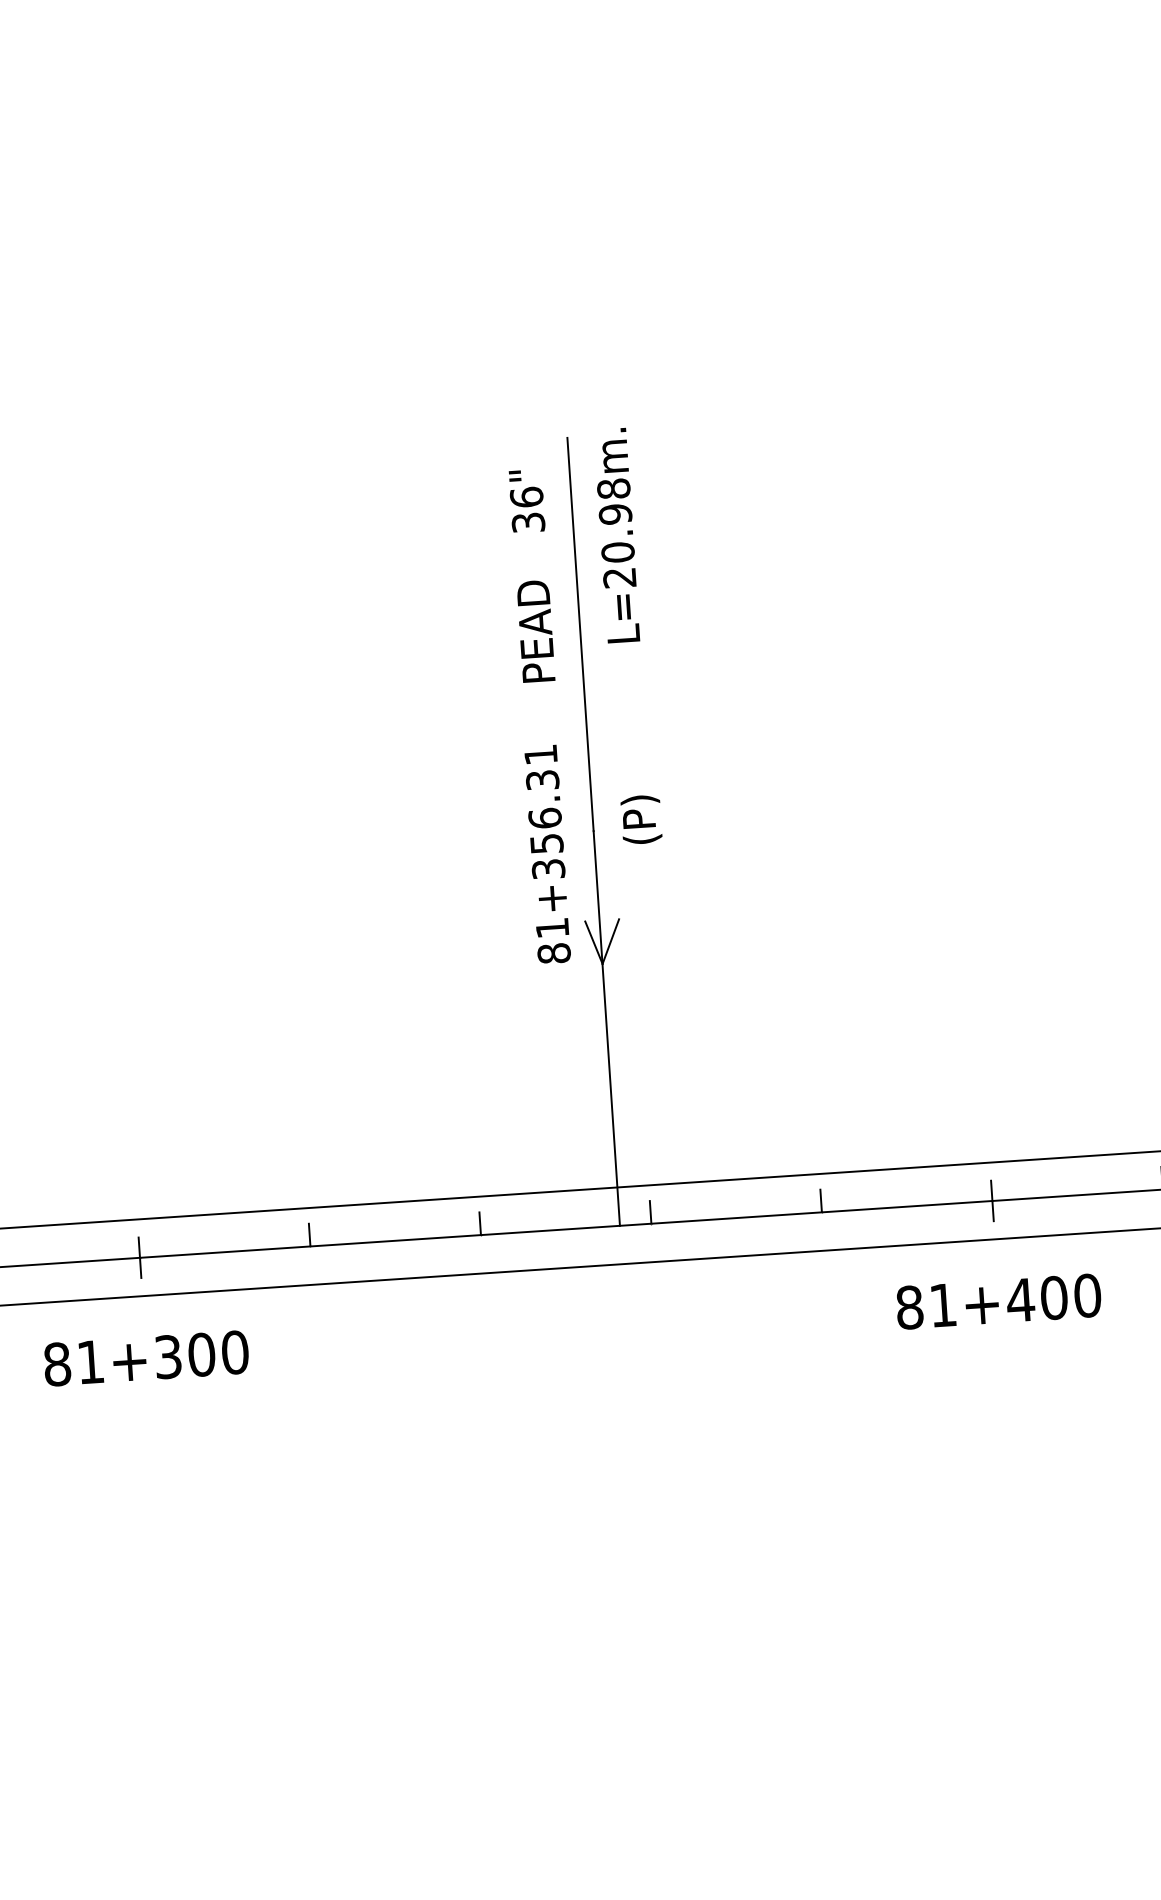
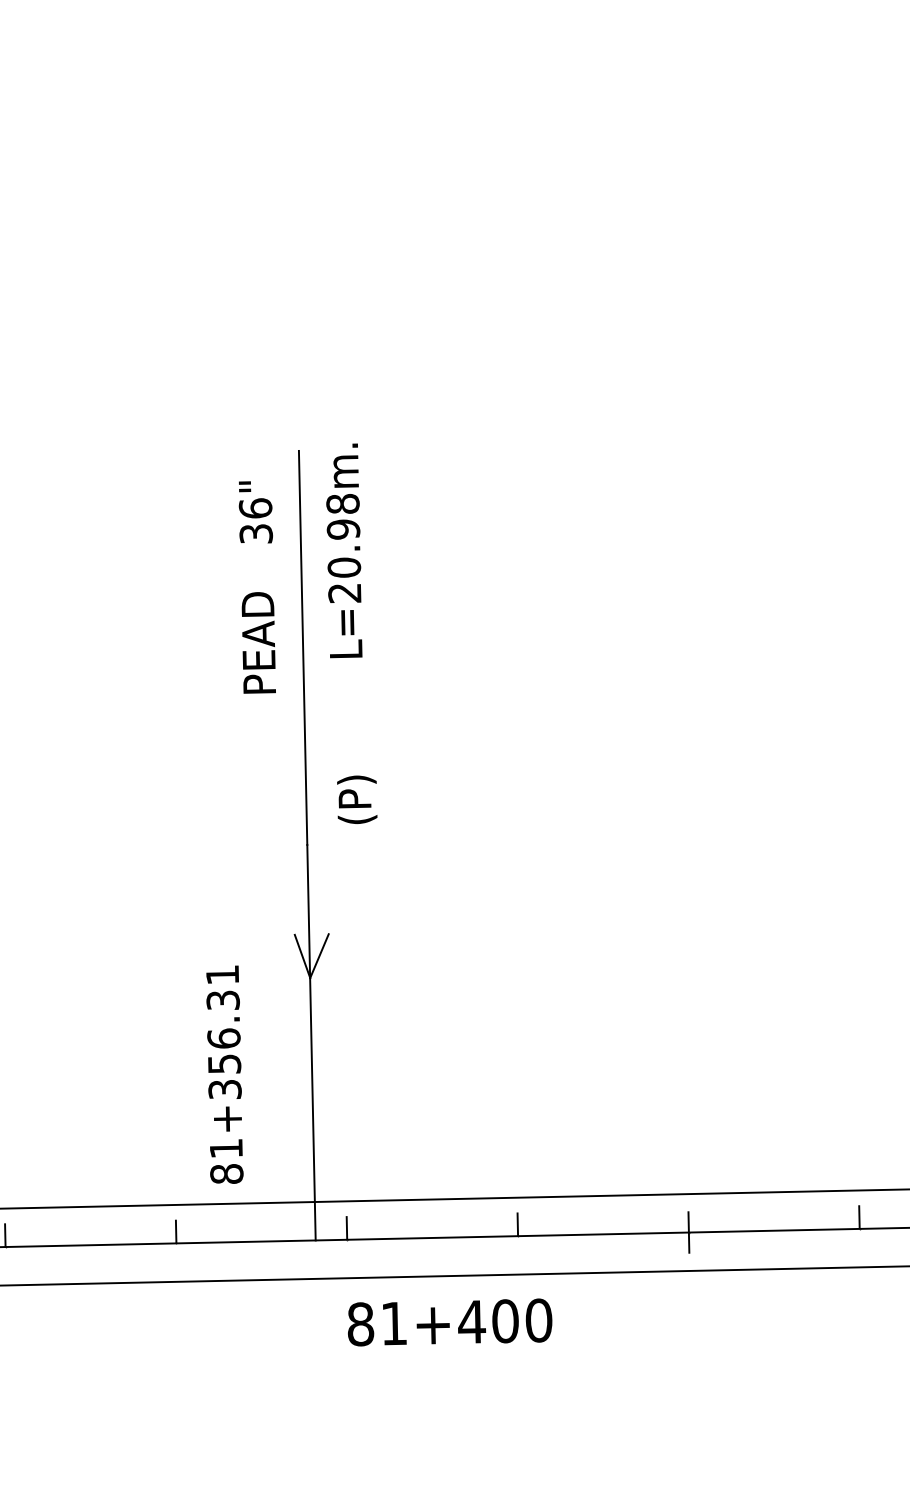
text: (641, 819) -> (357, 799), moved
text: (547, 853) -> (224, 1073), moved
text: (999, 1301) -> (450, 1322), moved

